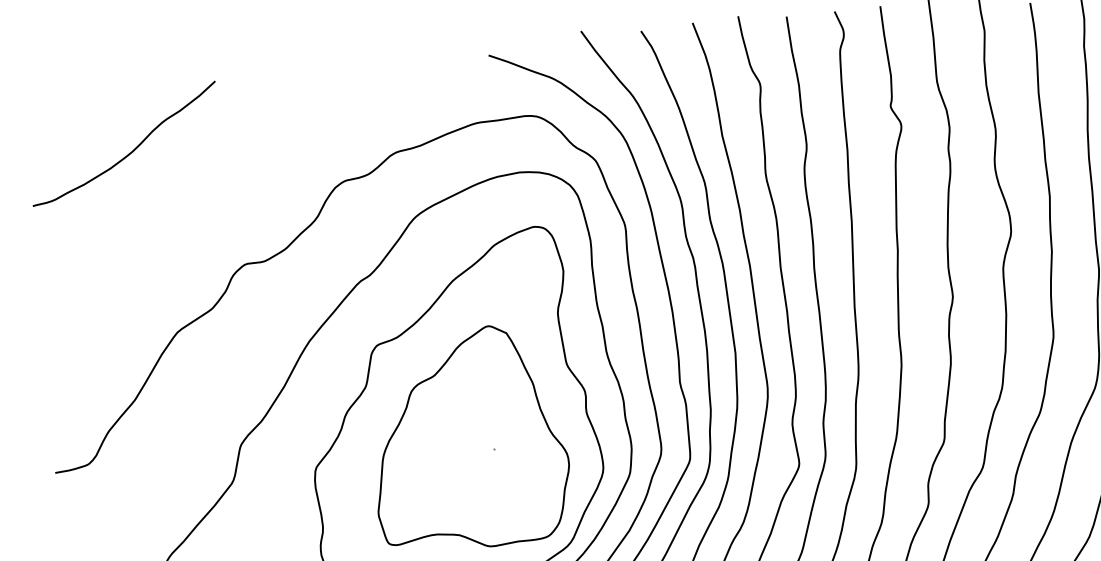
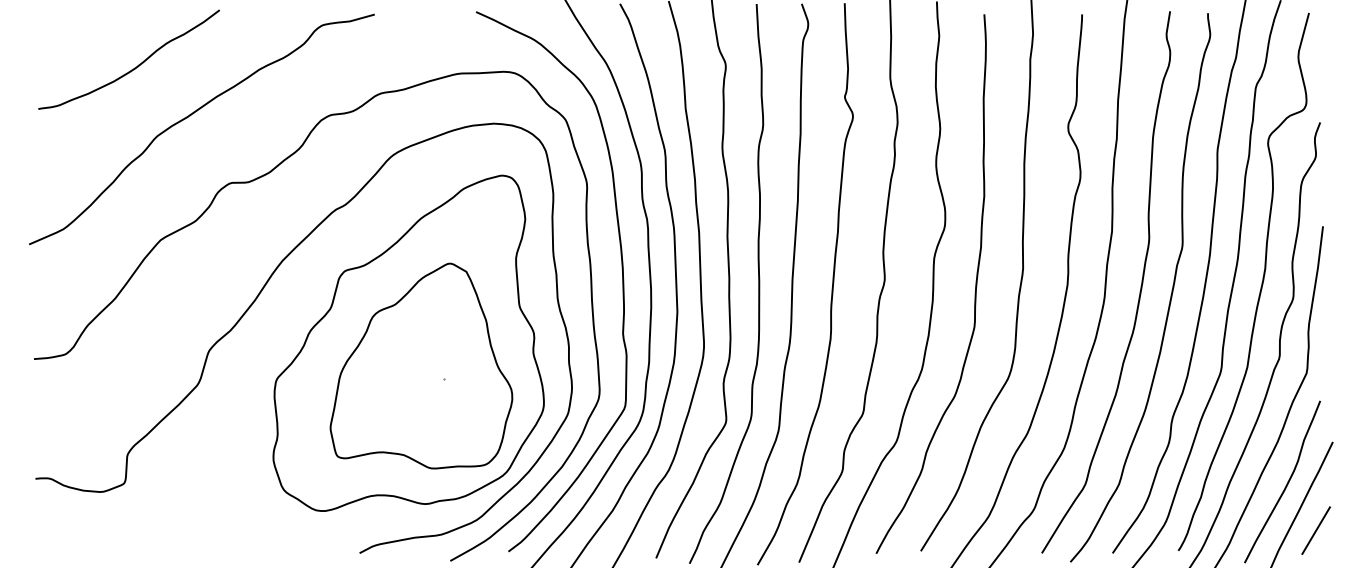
curve: (198, 195) -> (193, 114), added

